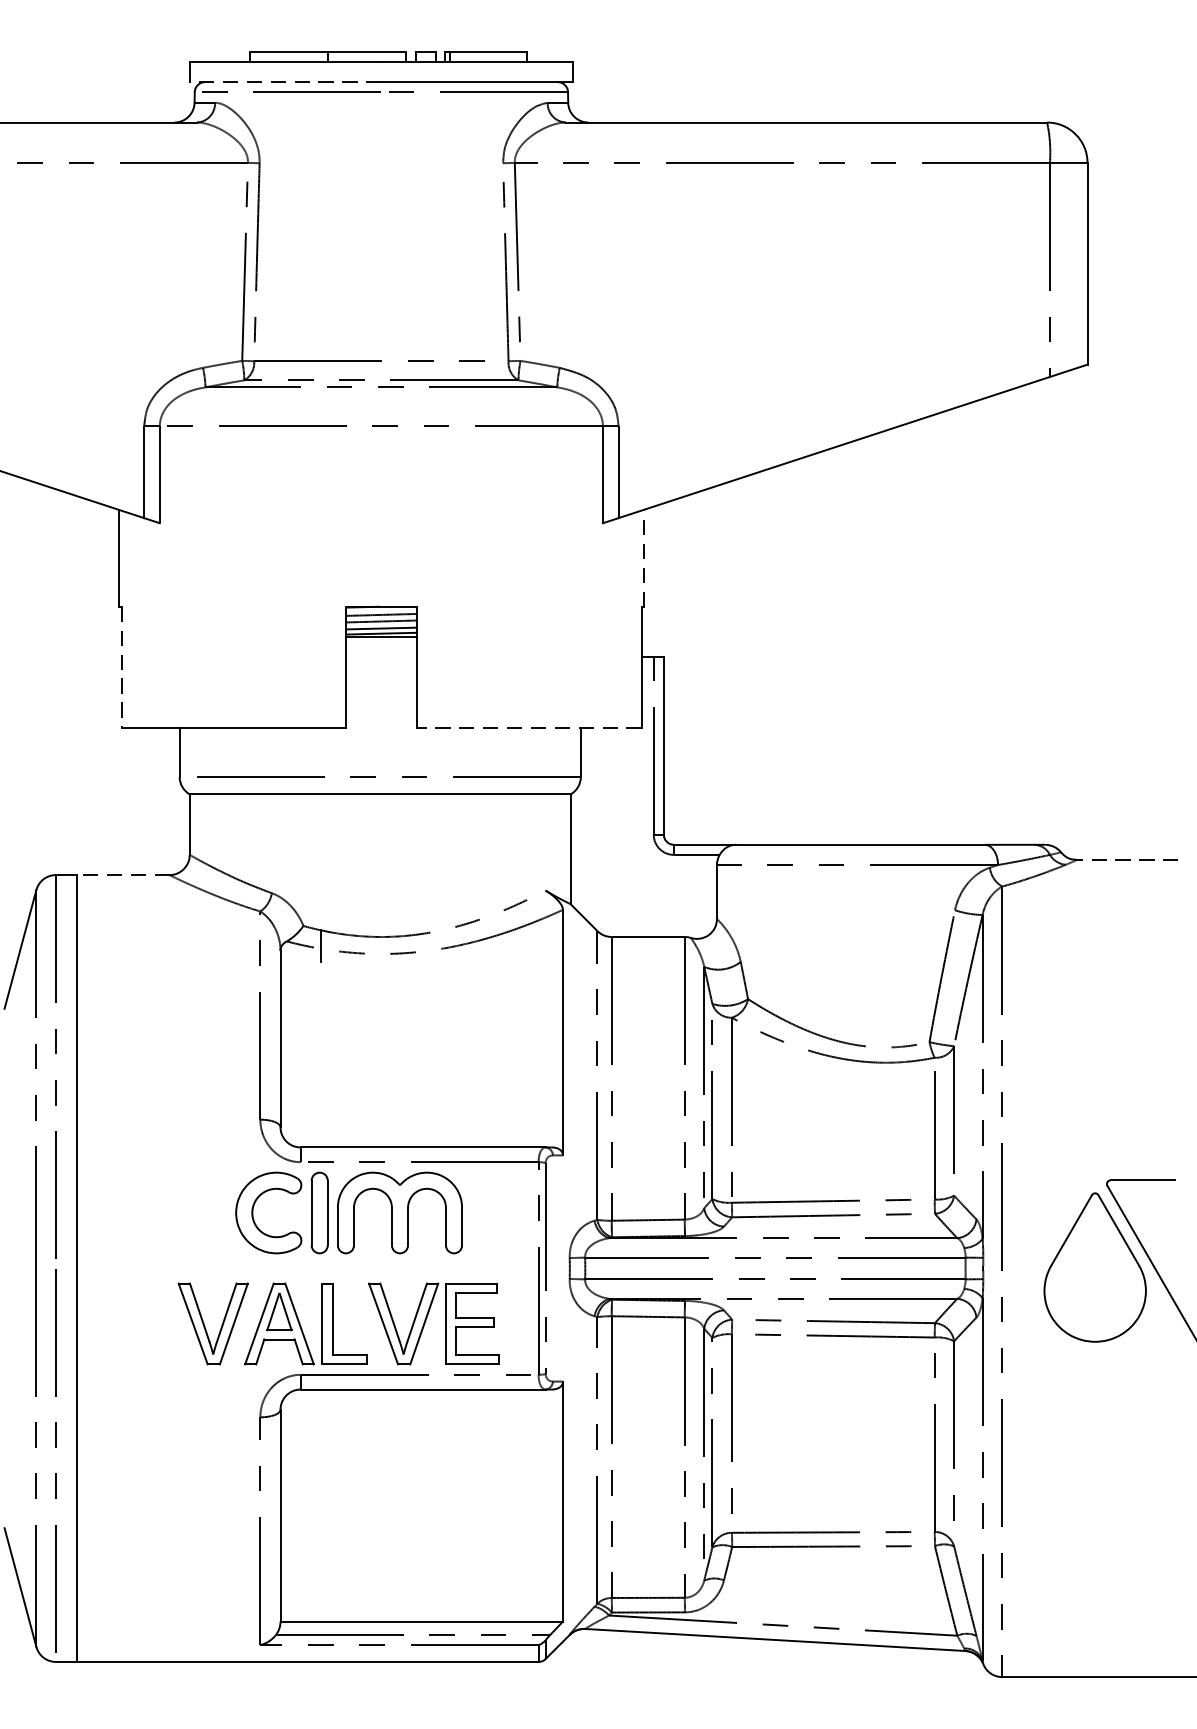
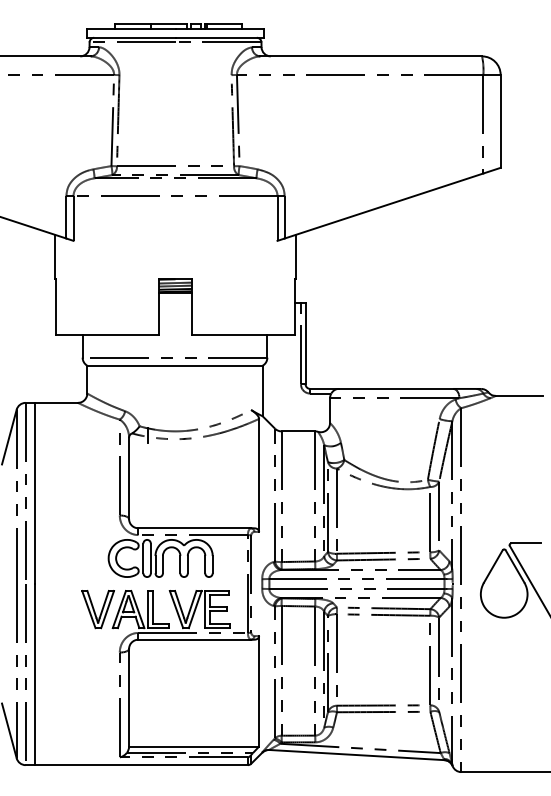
line: (283, 81) -> (130, 37), dashed -> solid
line: (644, 557) -> (296, 256), dashed -> solid
line: (120, 667) -> (55, 307), dashed -> solid
line: (528, 728) -> (243, 335), dashed -> solid
line: (1126, 859) -> (518, 395), dashed -> solid
line: (122, 874) -> (56, 402), dashed -> solid

